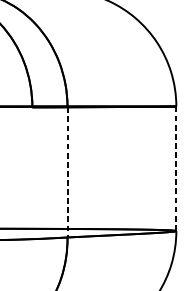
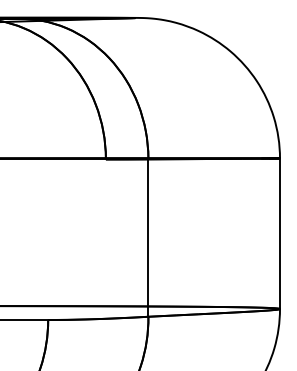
line: (176, 169) -> (280, 234), dashed -> solid
line: (67, 172) -> (148, 238), dashed -> solid

